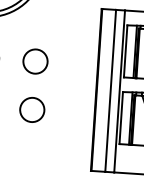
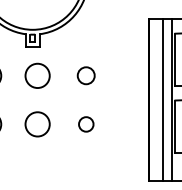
circle: (35, 61) -> (86, 75), size x0.7
circle: (32, 110) -> (86, 124), size x0.6

